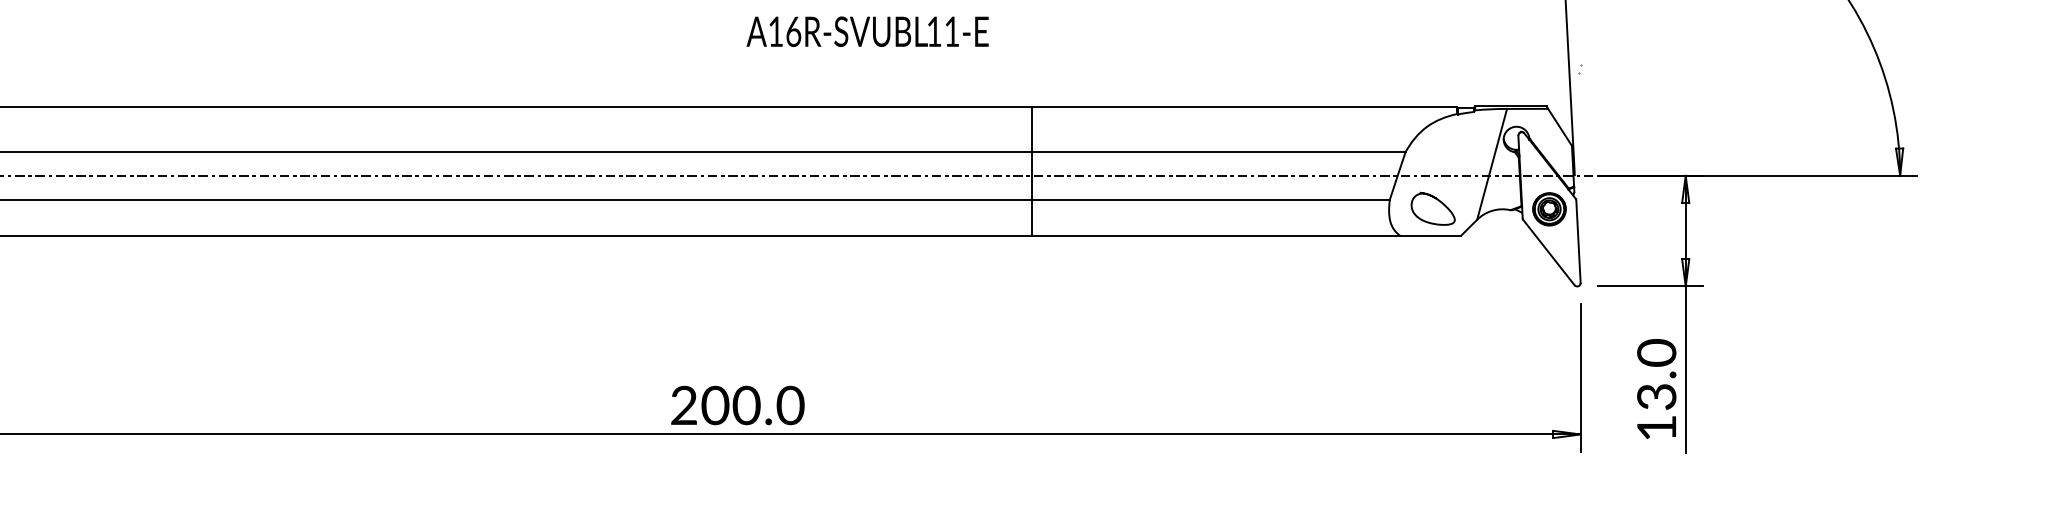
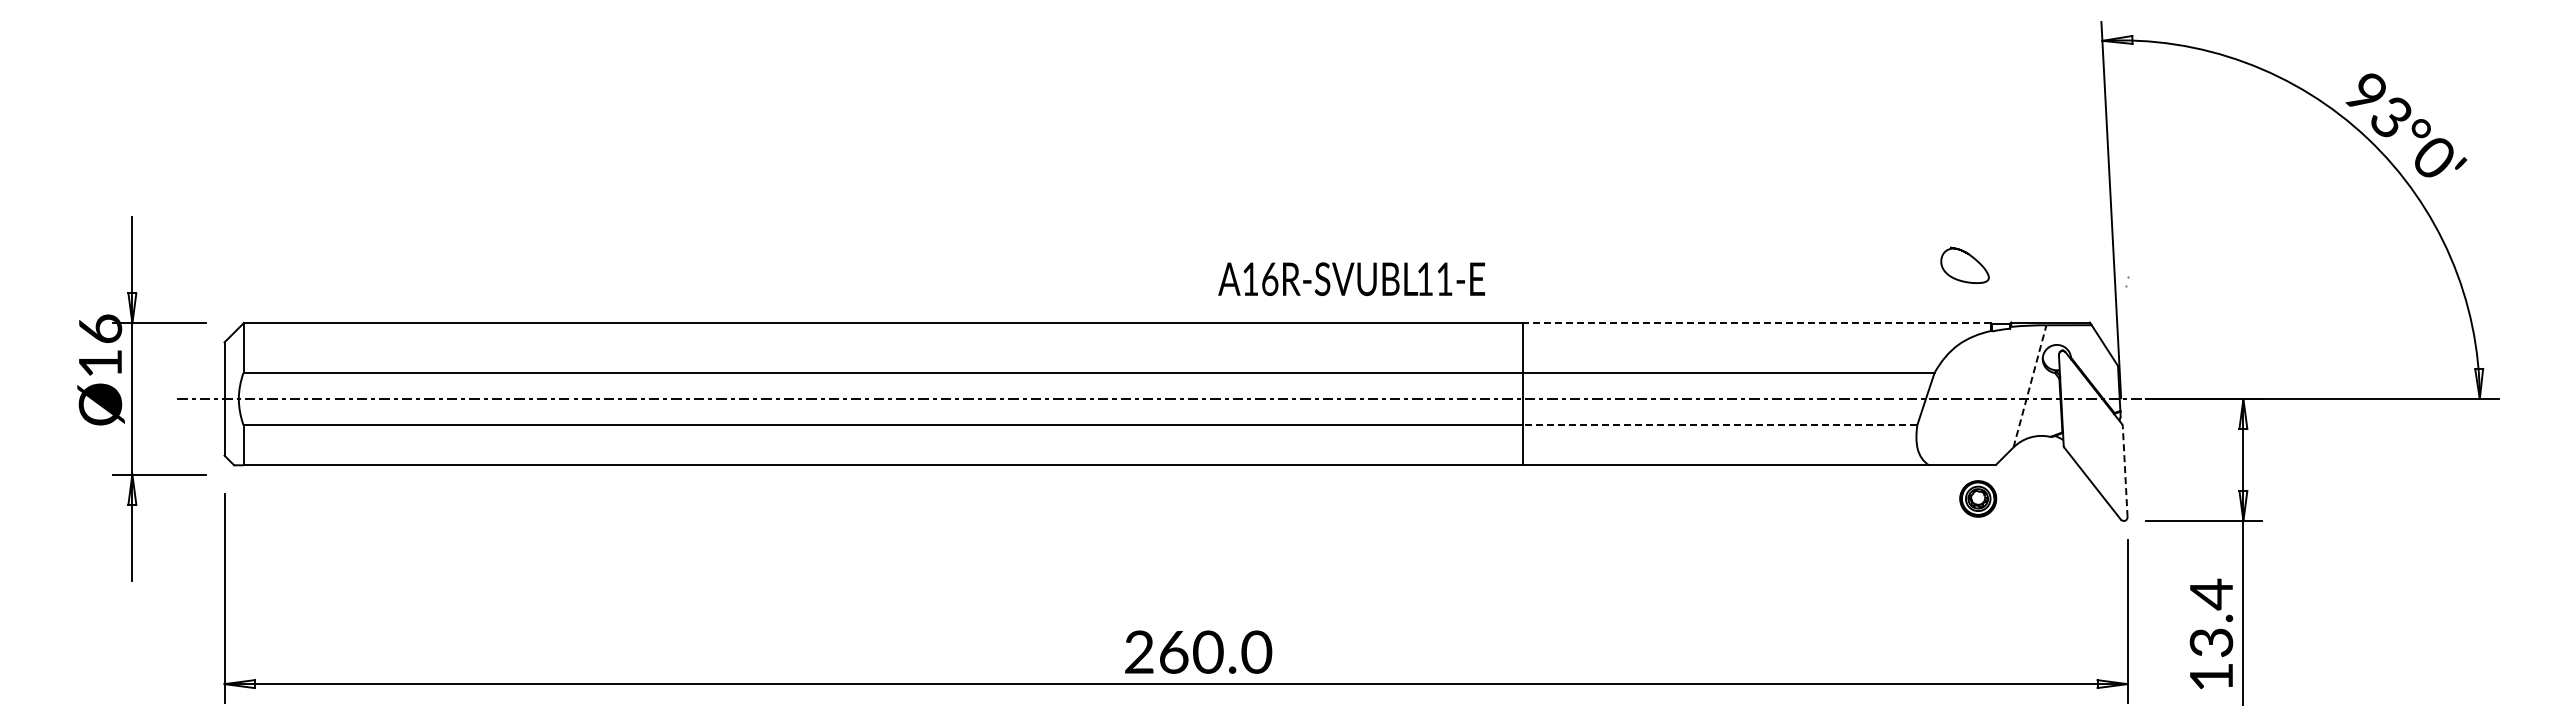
text: (867, 32) -> (1351, 279), moved
line: (1244, 107) -> (1756, 323), solid -> dashed
line: (1492, 163) -> (2030, 385), solid -> dashed
line: (1210, 199) -> (1719, 425), solid -> dashed
curve: (1436, 199) -> (1968, 255), moved
part: (1549, 208) -> (1978, 498), moved
line: (1578, 241) -> (2125, 471), solid -> dashed
text: (1656, 353) -> (2211, 594), 13.0 -> 13.4
text: (715, 404) -> (1173, 651), 200.0 -> 260.0

